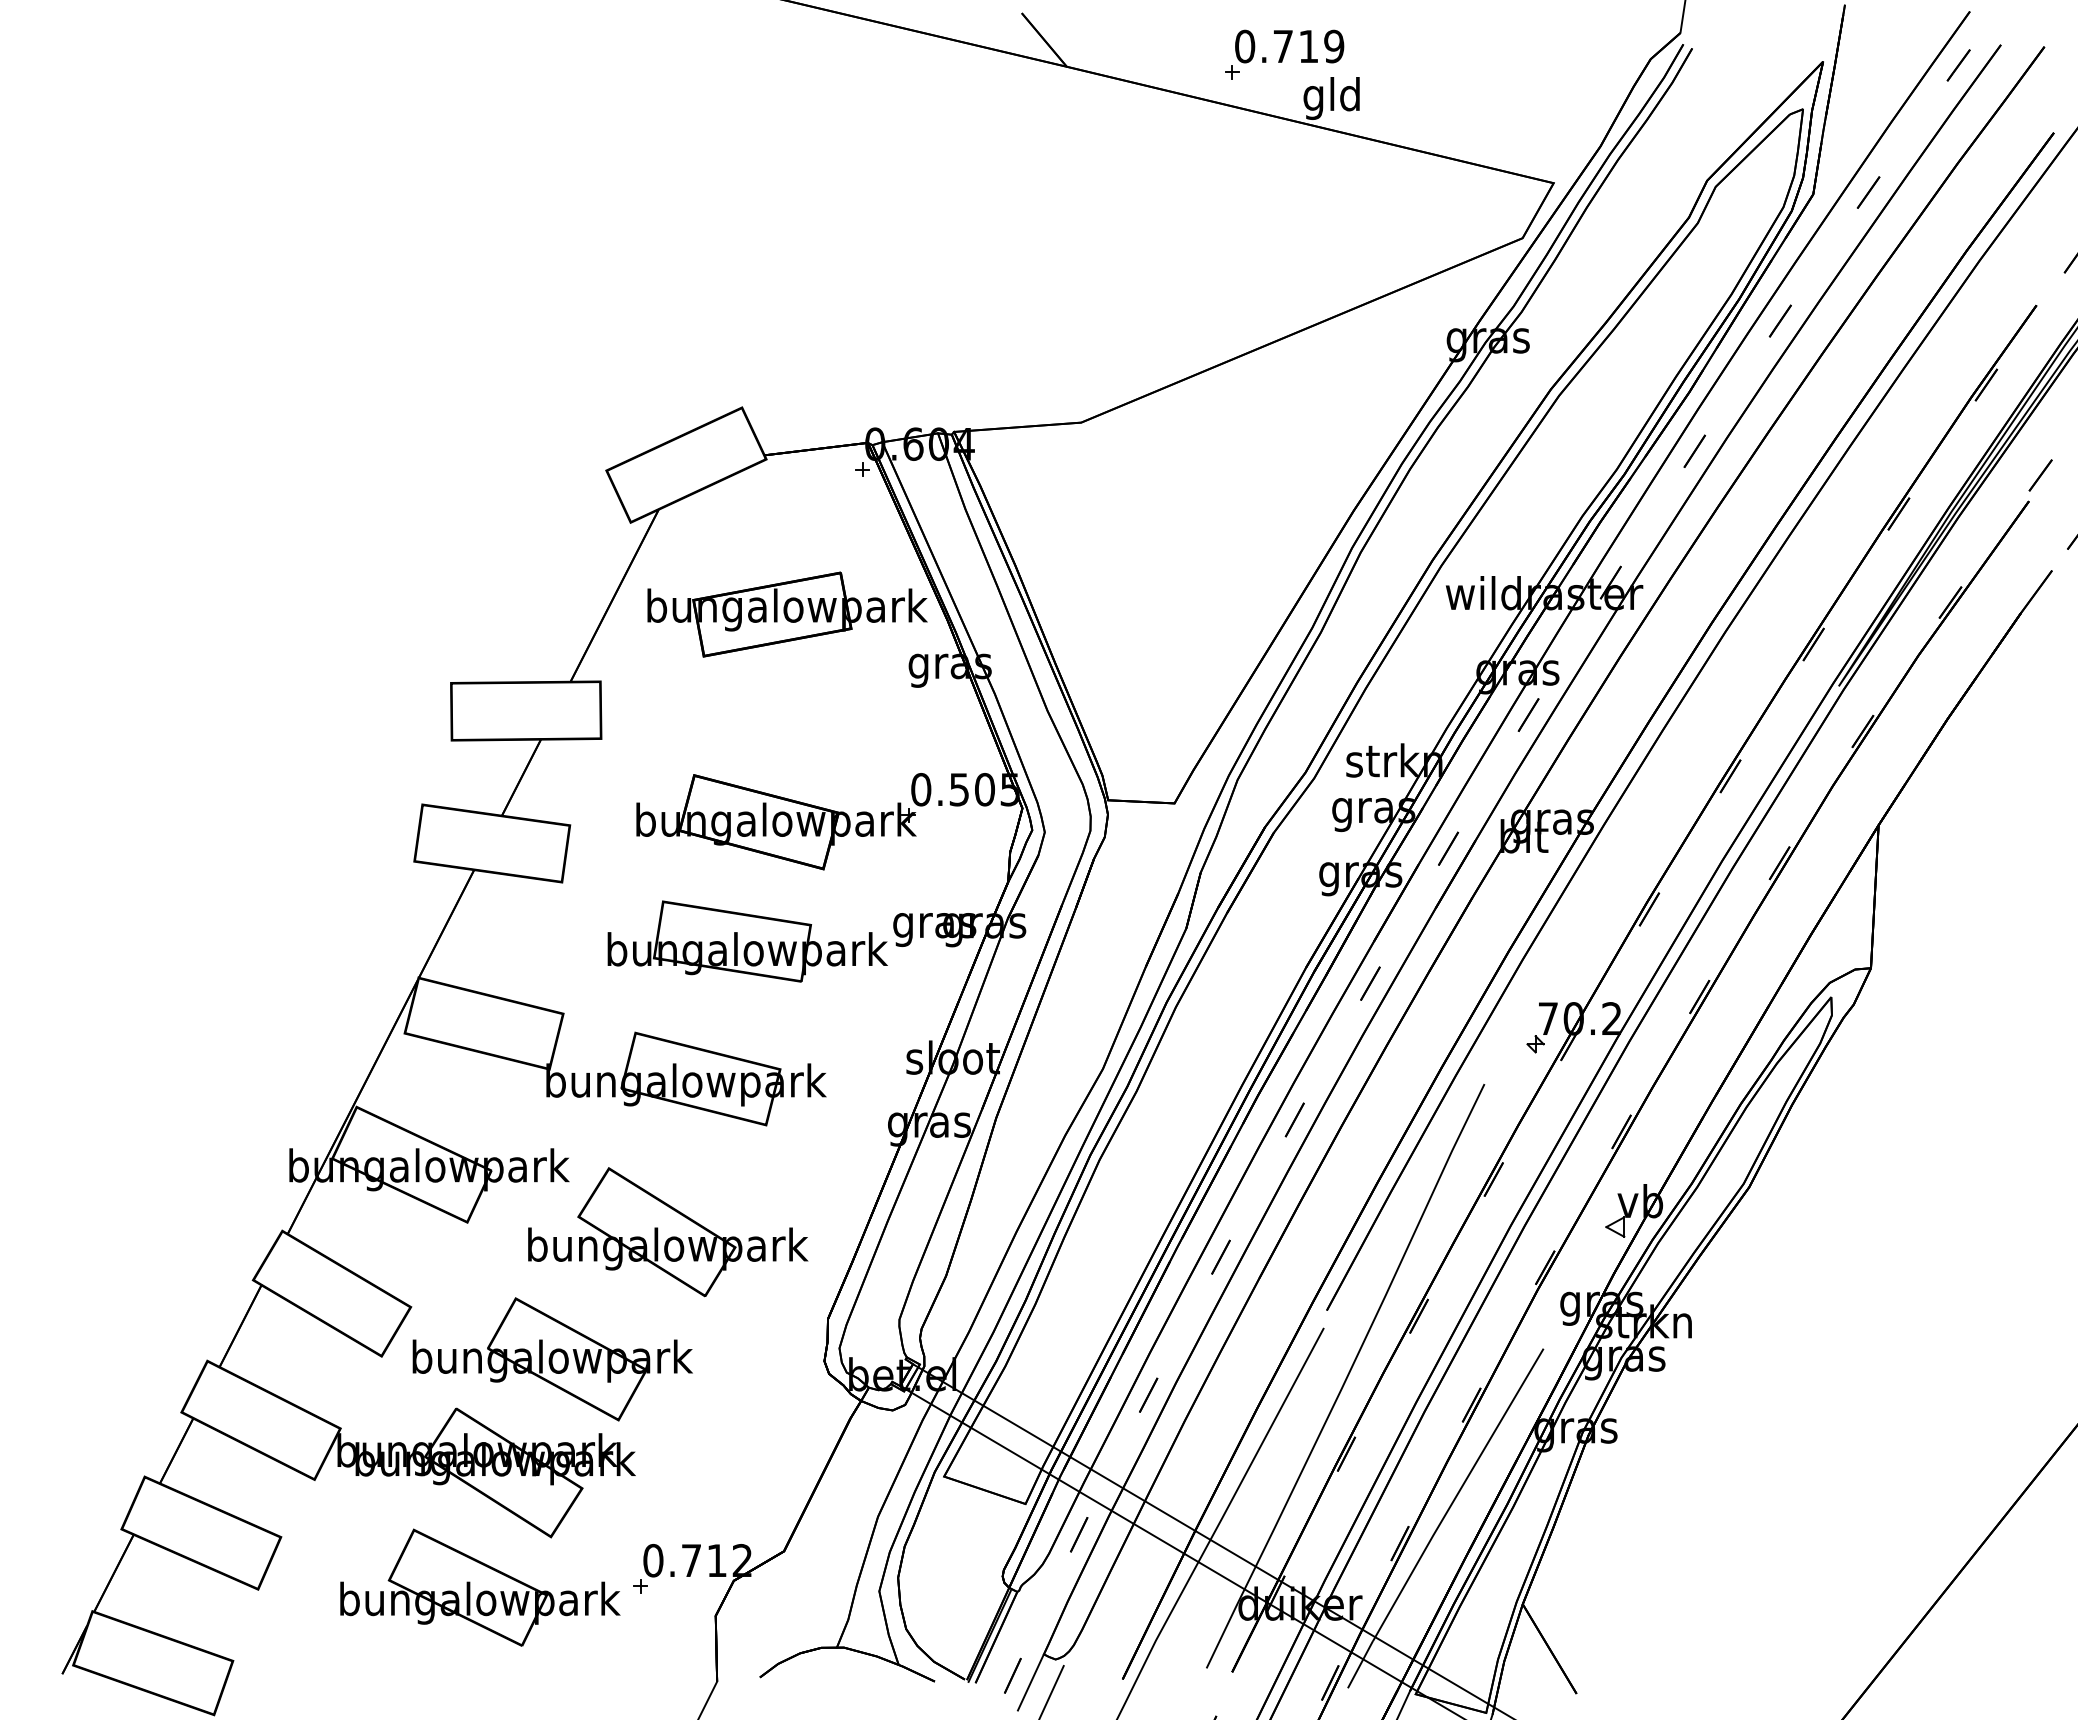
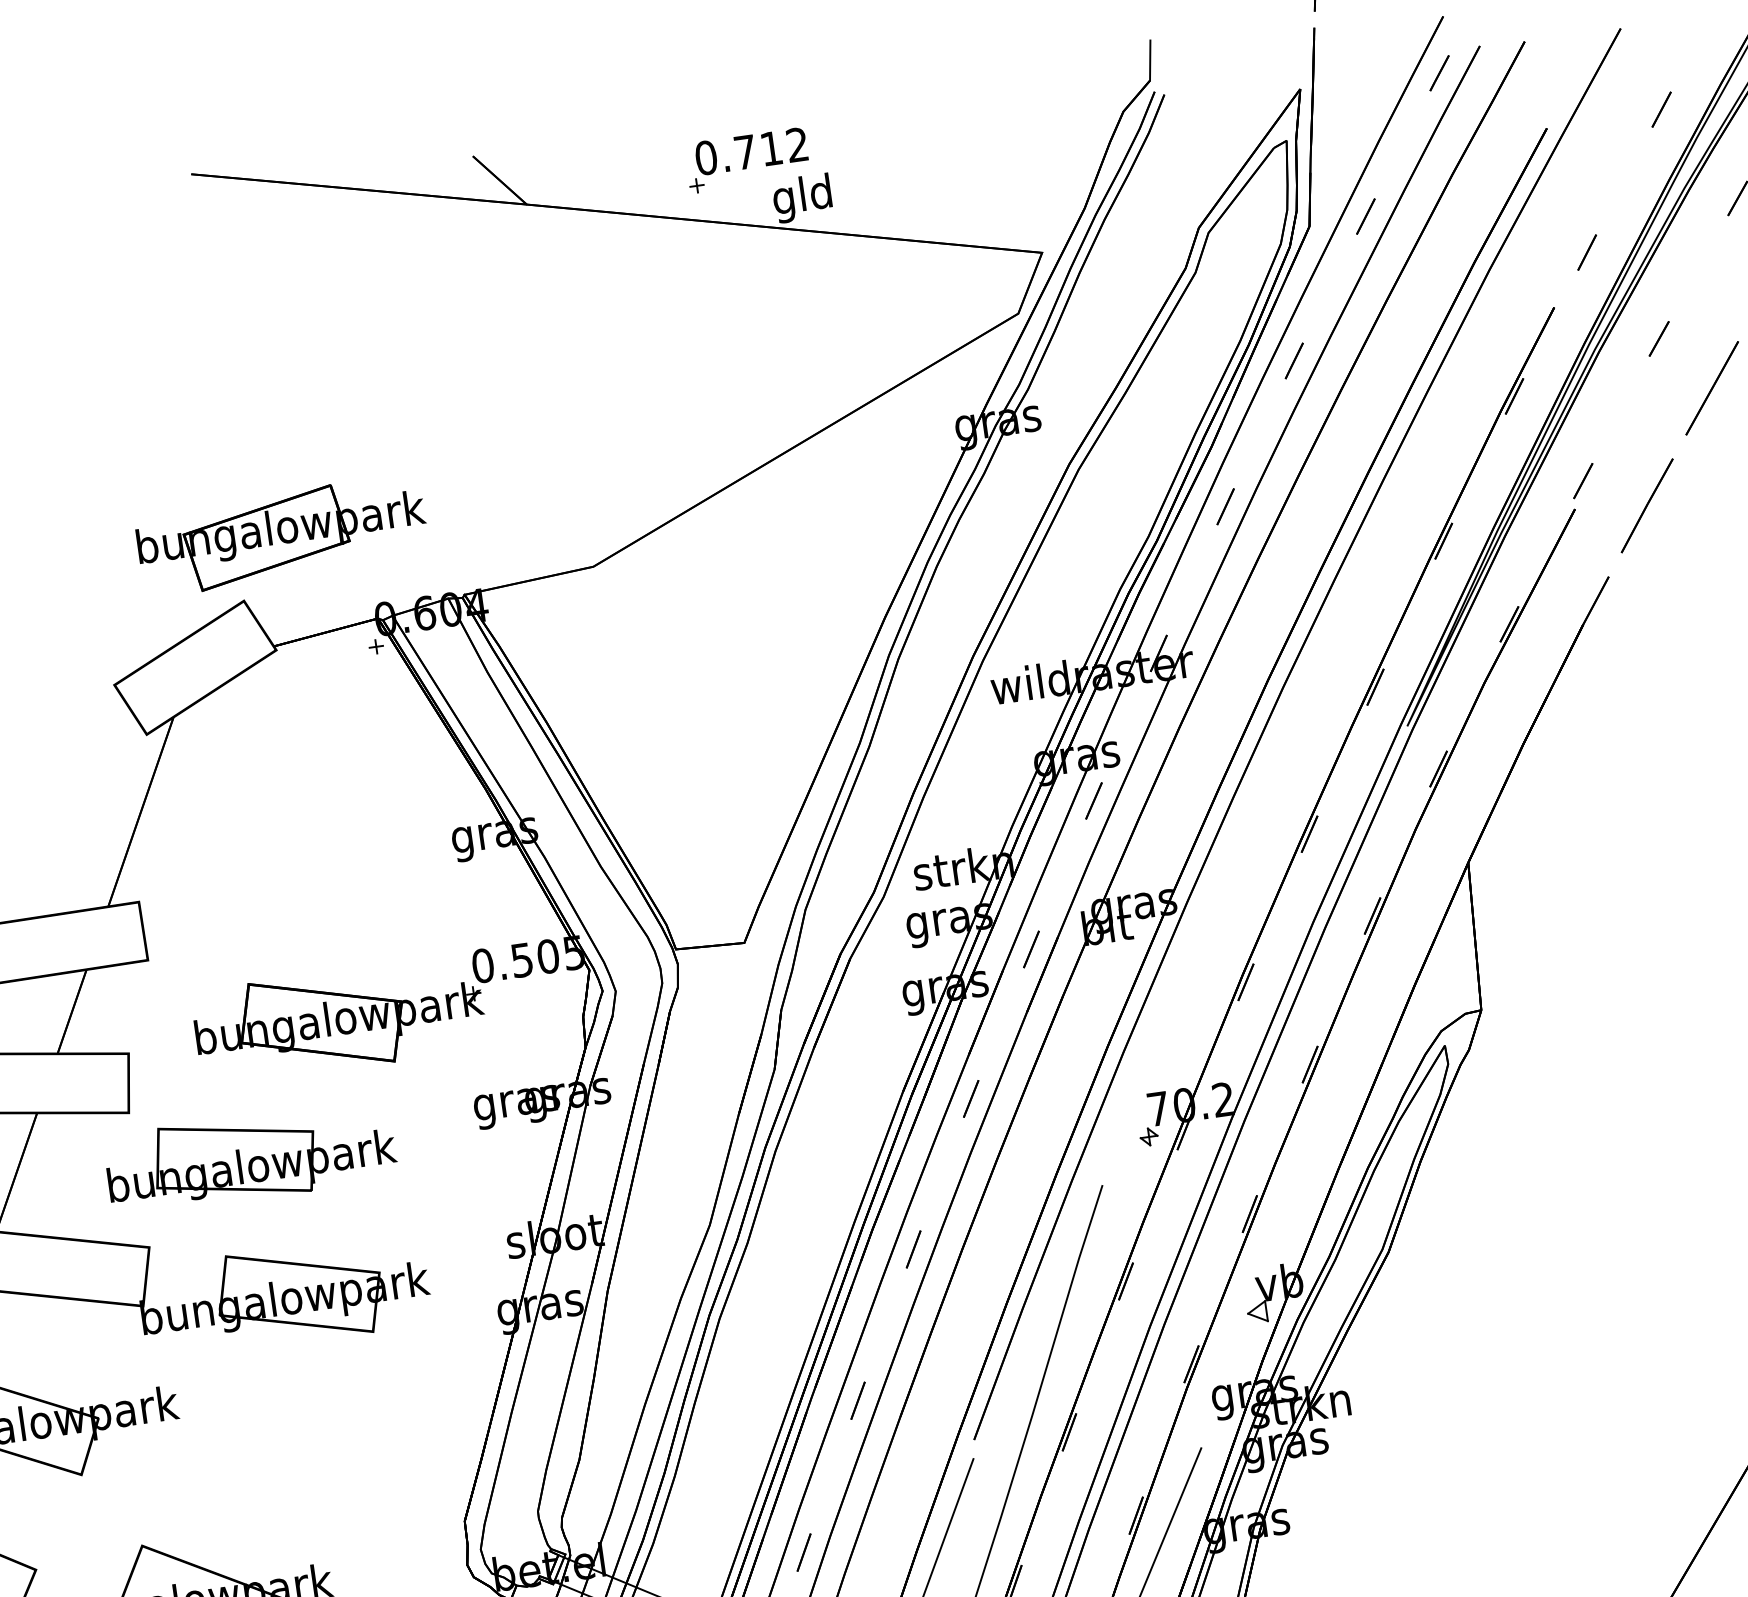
text: (1334, 46) -> (797, 144), 0.719 -> 0.712
part: (787, 614) -> (282, 535), moved
part: (747, 941) -> (250, 1157), moved
part: (668, 1232) -> (288, 1455), removed

